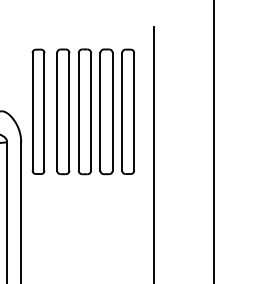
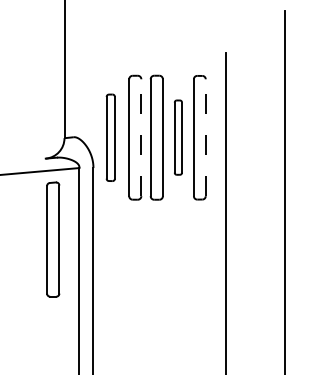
part: (38, 111) -> (110, 137), size x0.7
line: (69, 111) -> (141, 137), solid -> dashed
part: (106, 111) -> (178, 137), size x0.6
line: (133, 111) -> (205, 137), solid -> dashed

